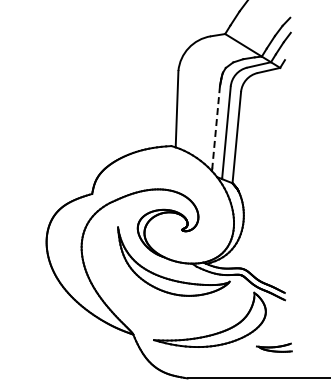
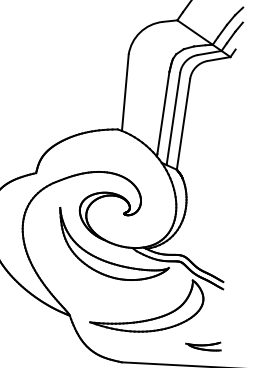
line: (216, 127) -> (163, 113), dashed -> solid
part: (274, 347) -> (203, 345), moved

